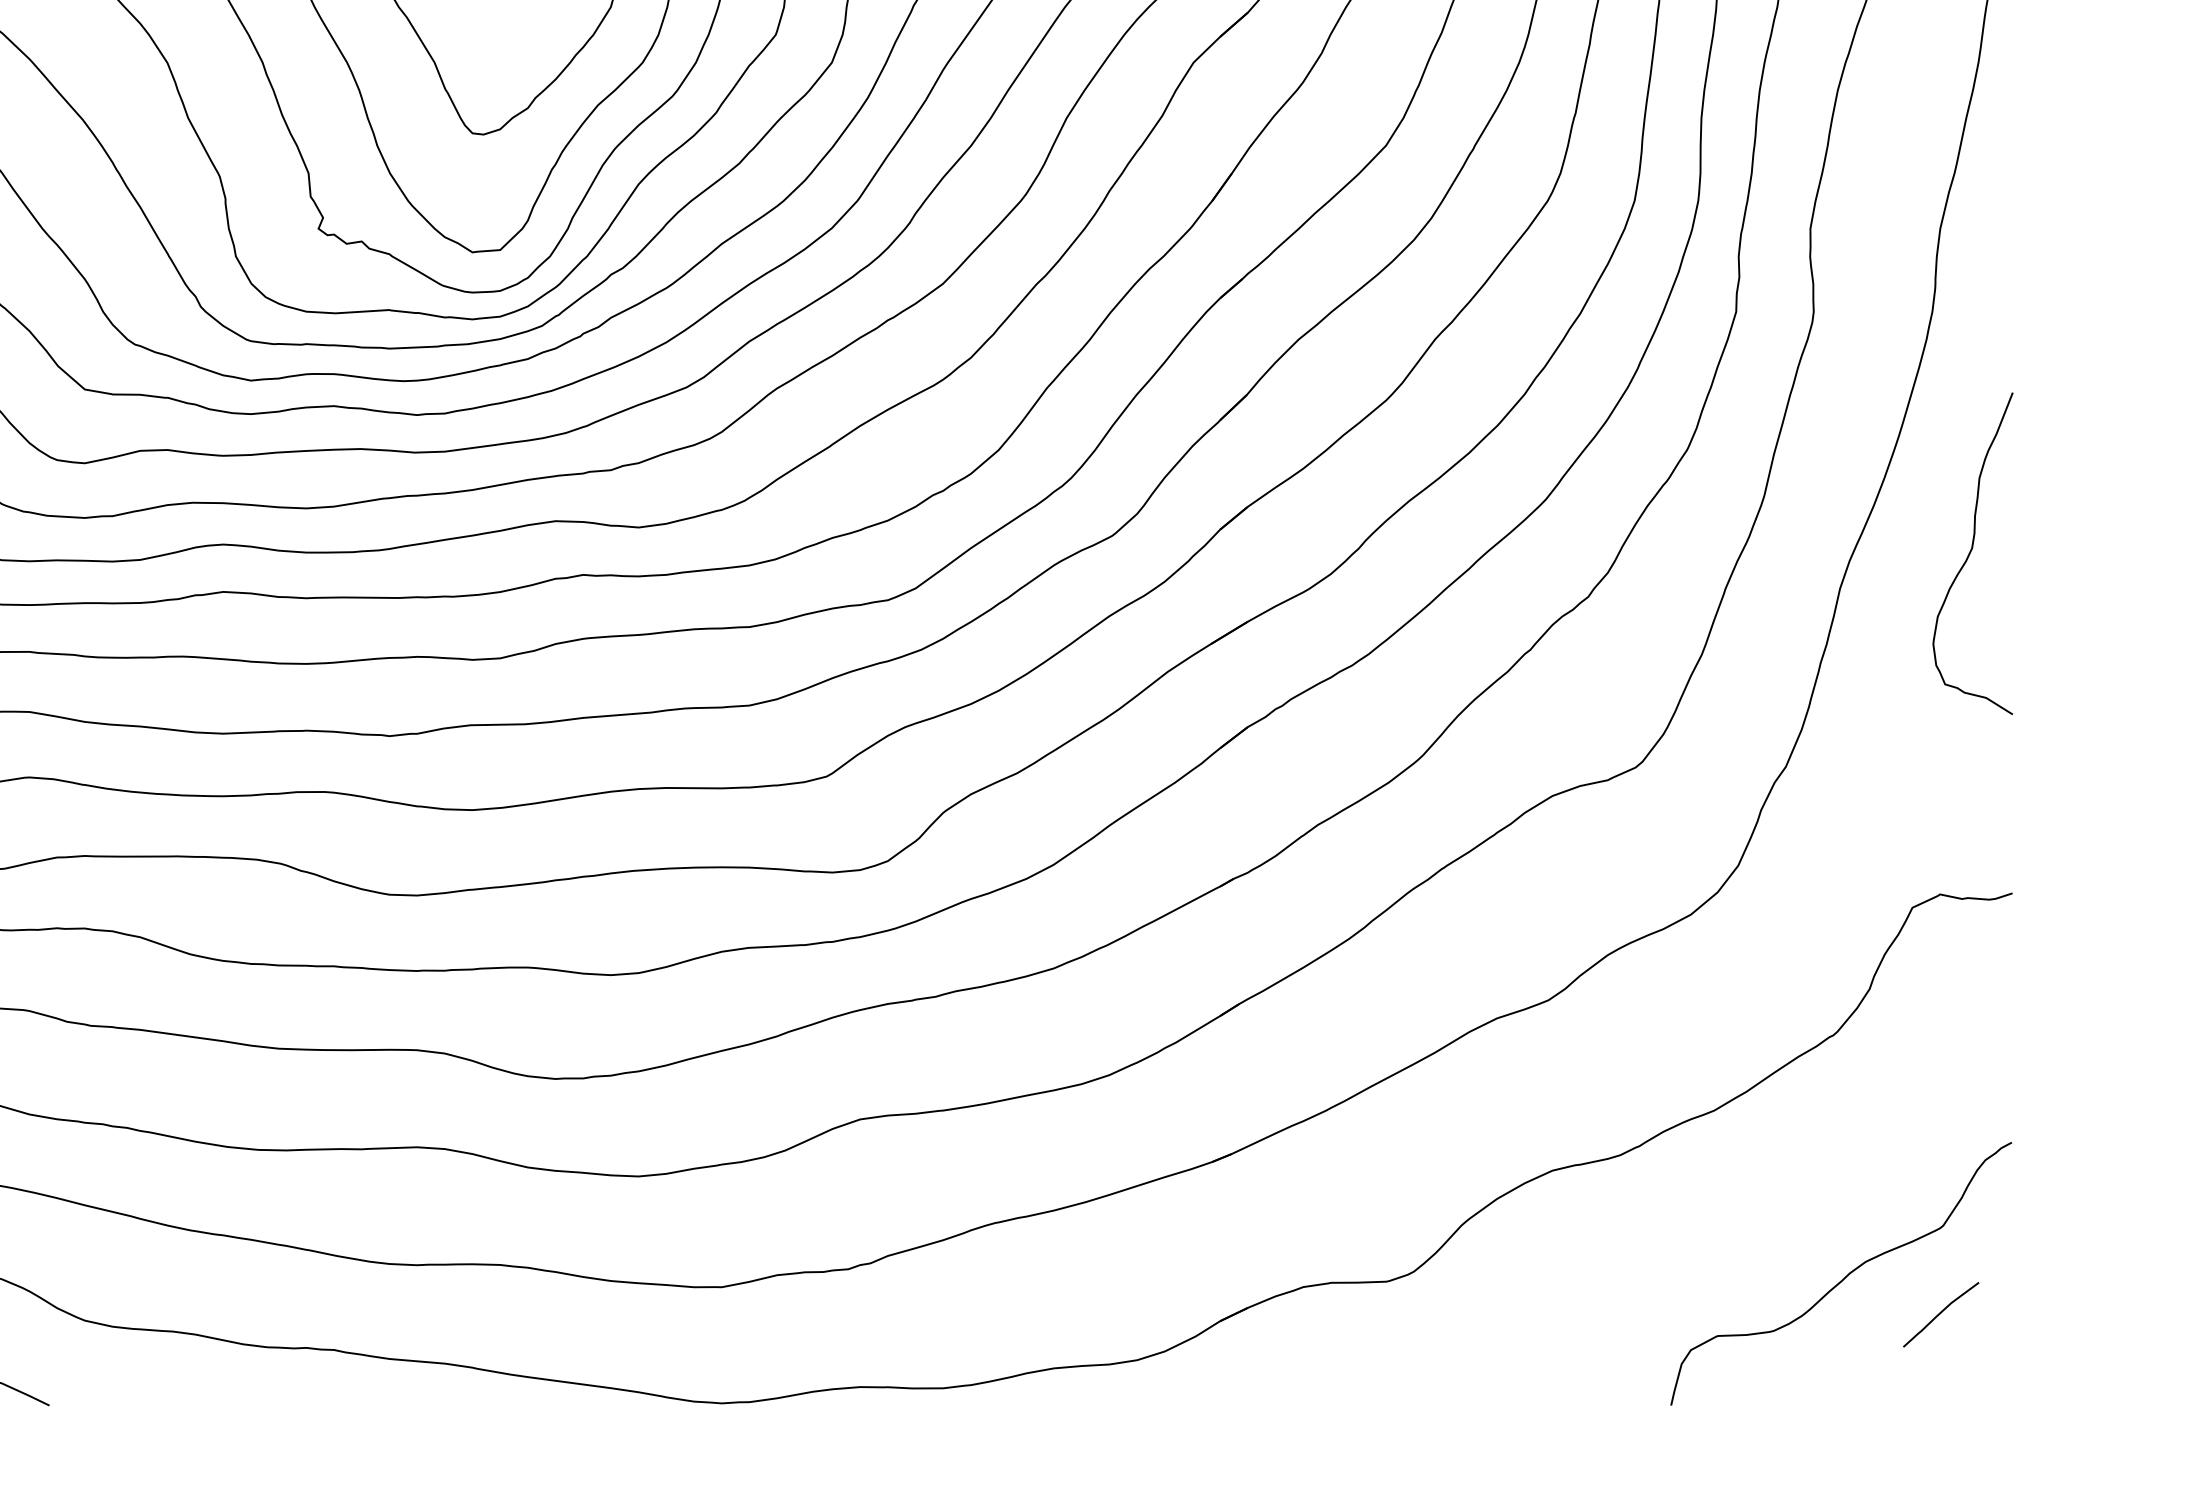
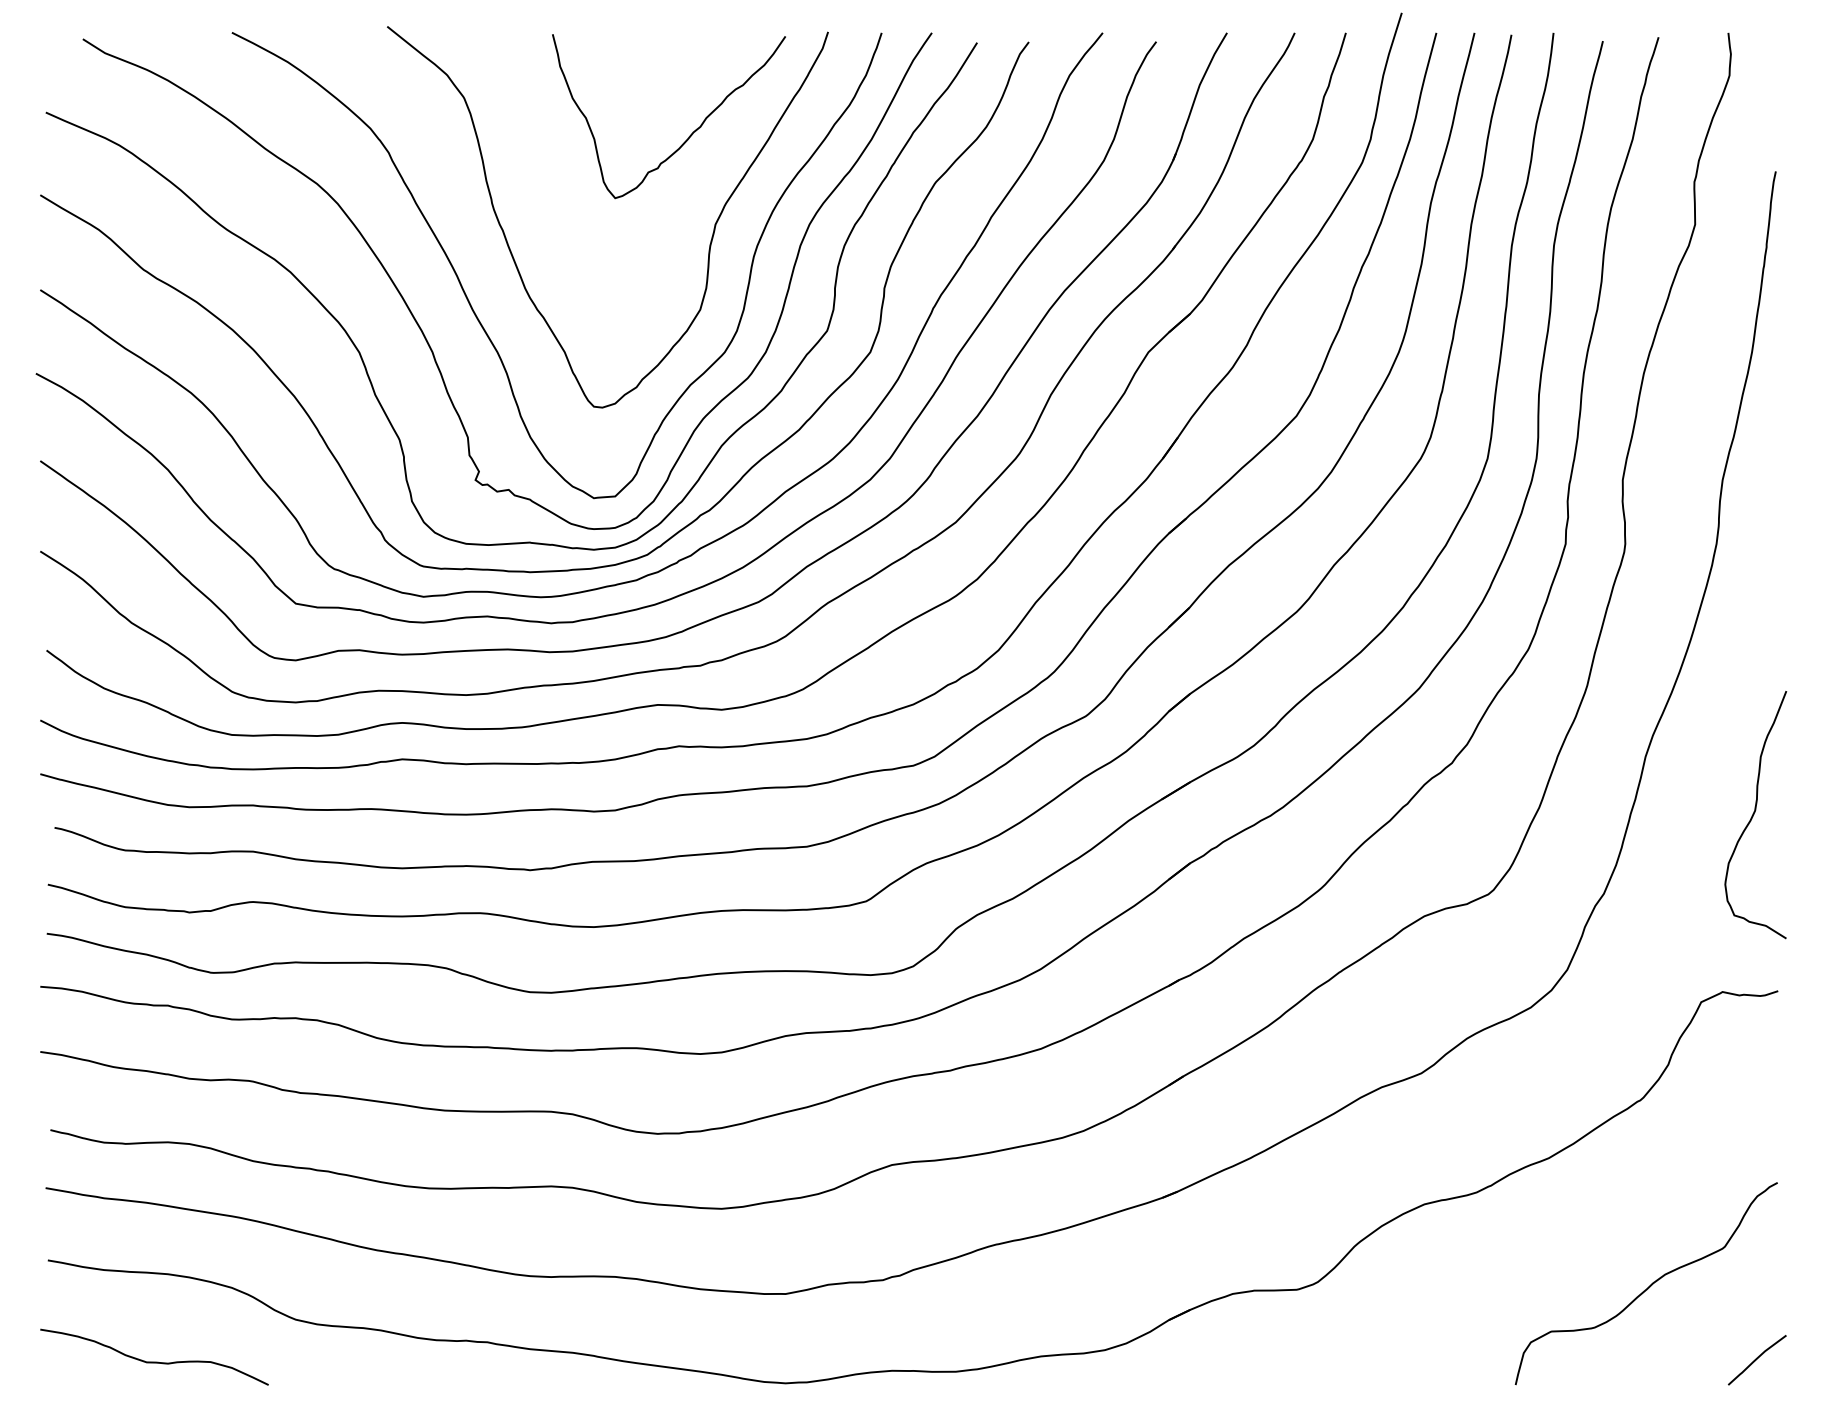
curve: (1971, 553) -> (1754, 814), moved
curve: (1941, 1313) -> (1757, 1359), moved

